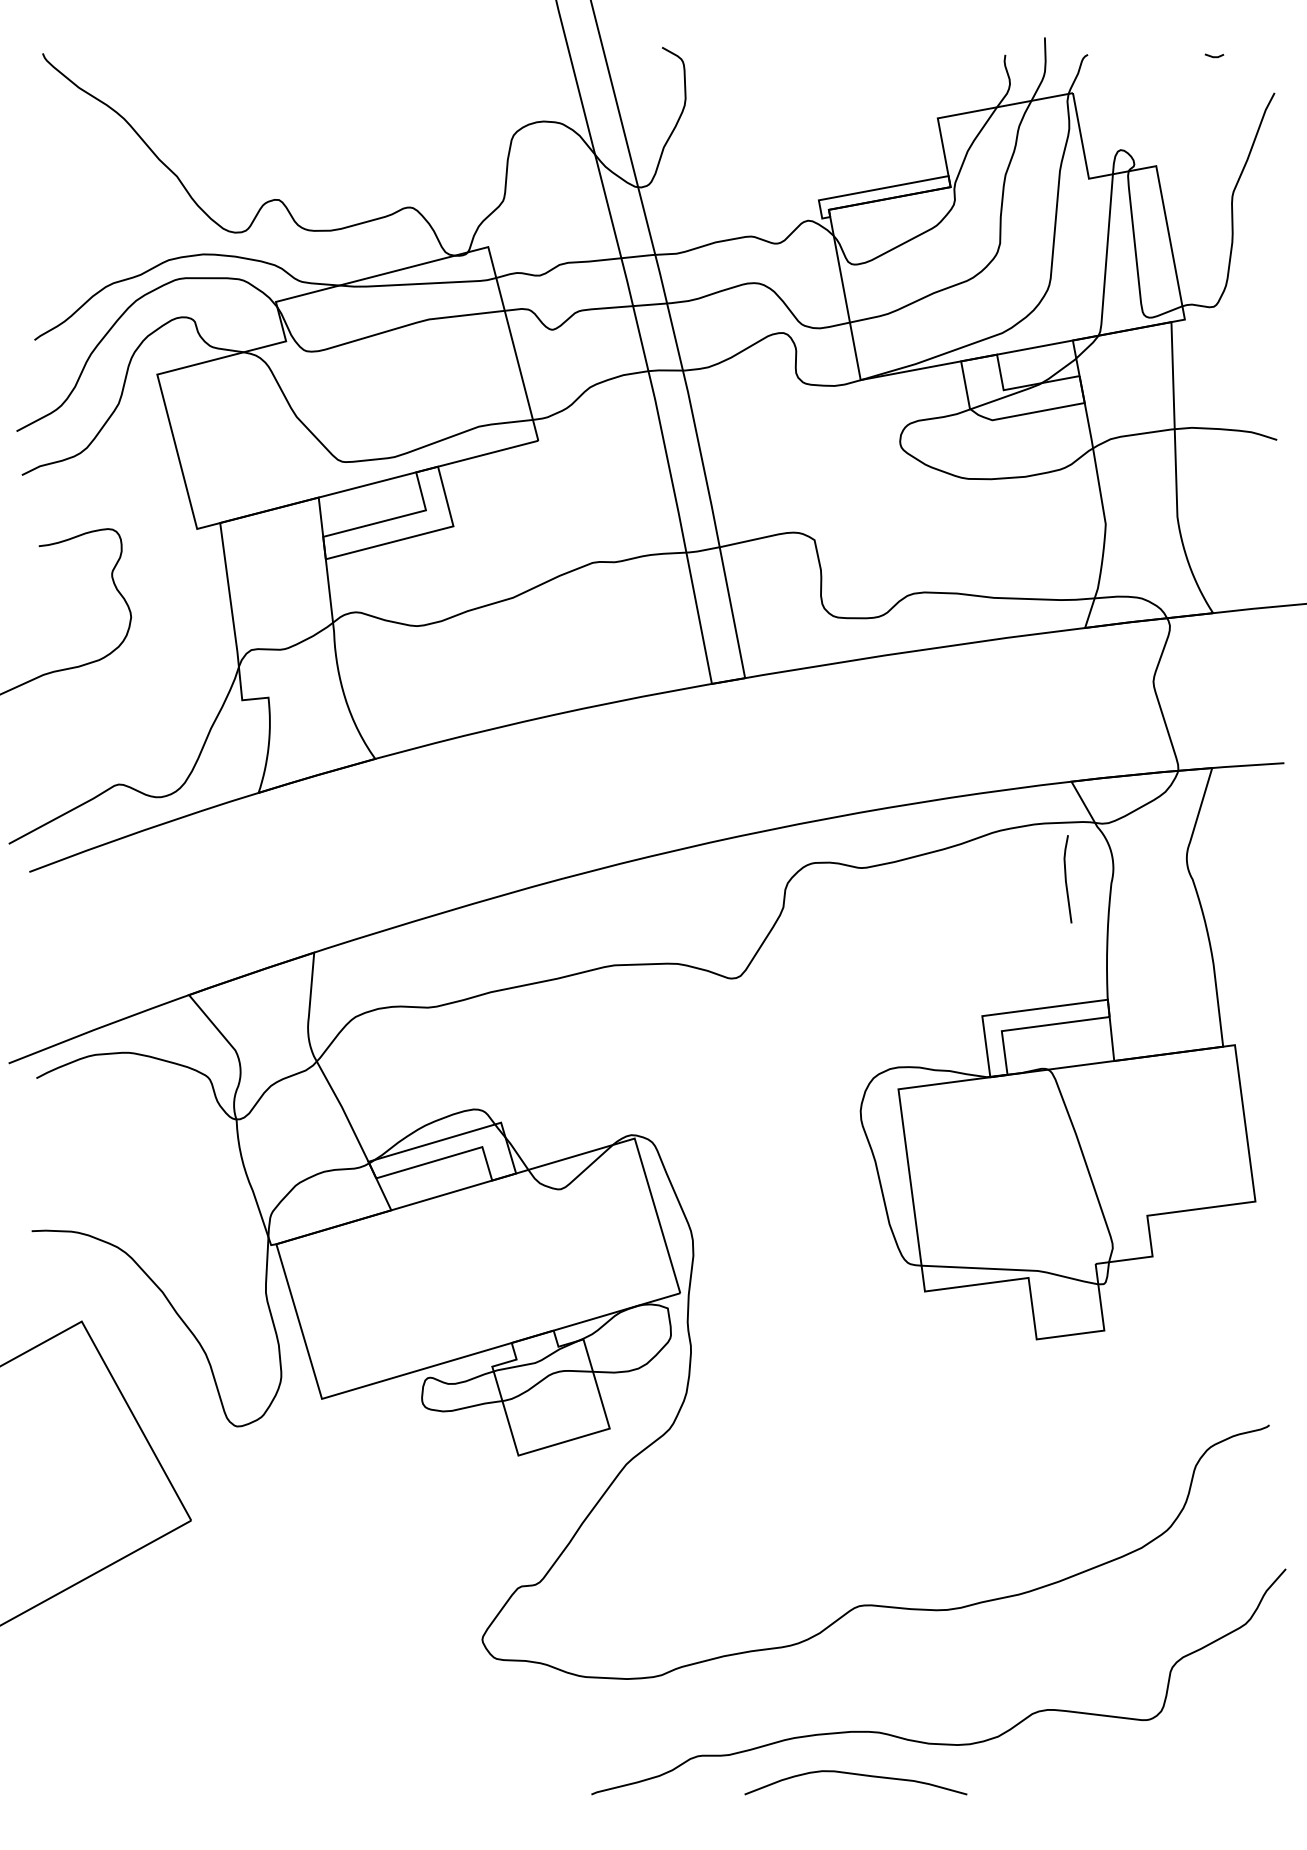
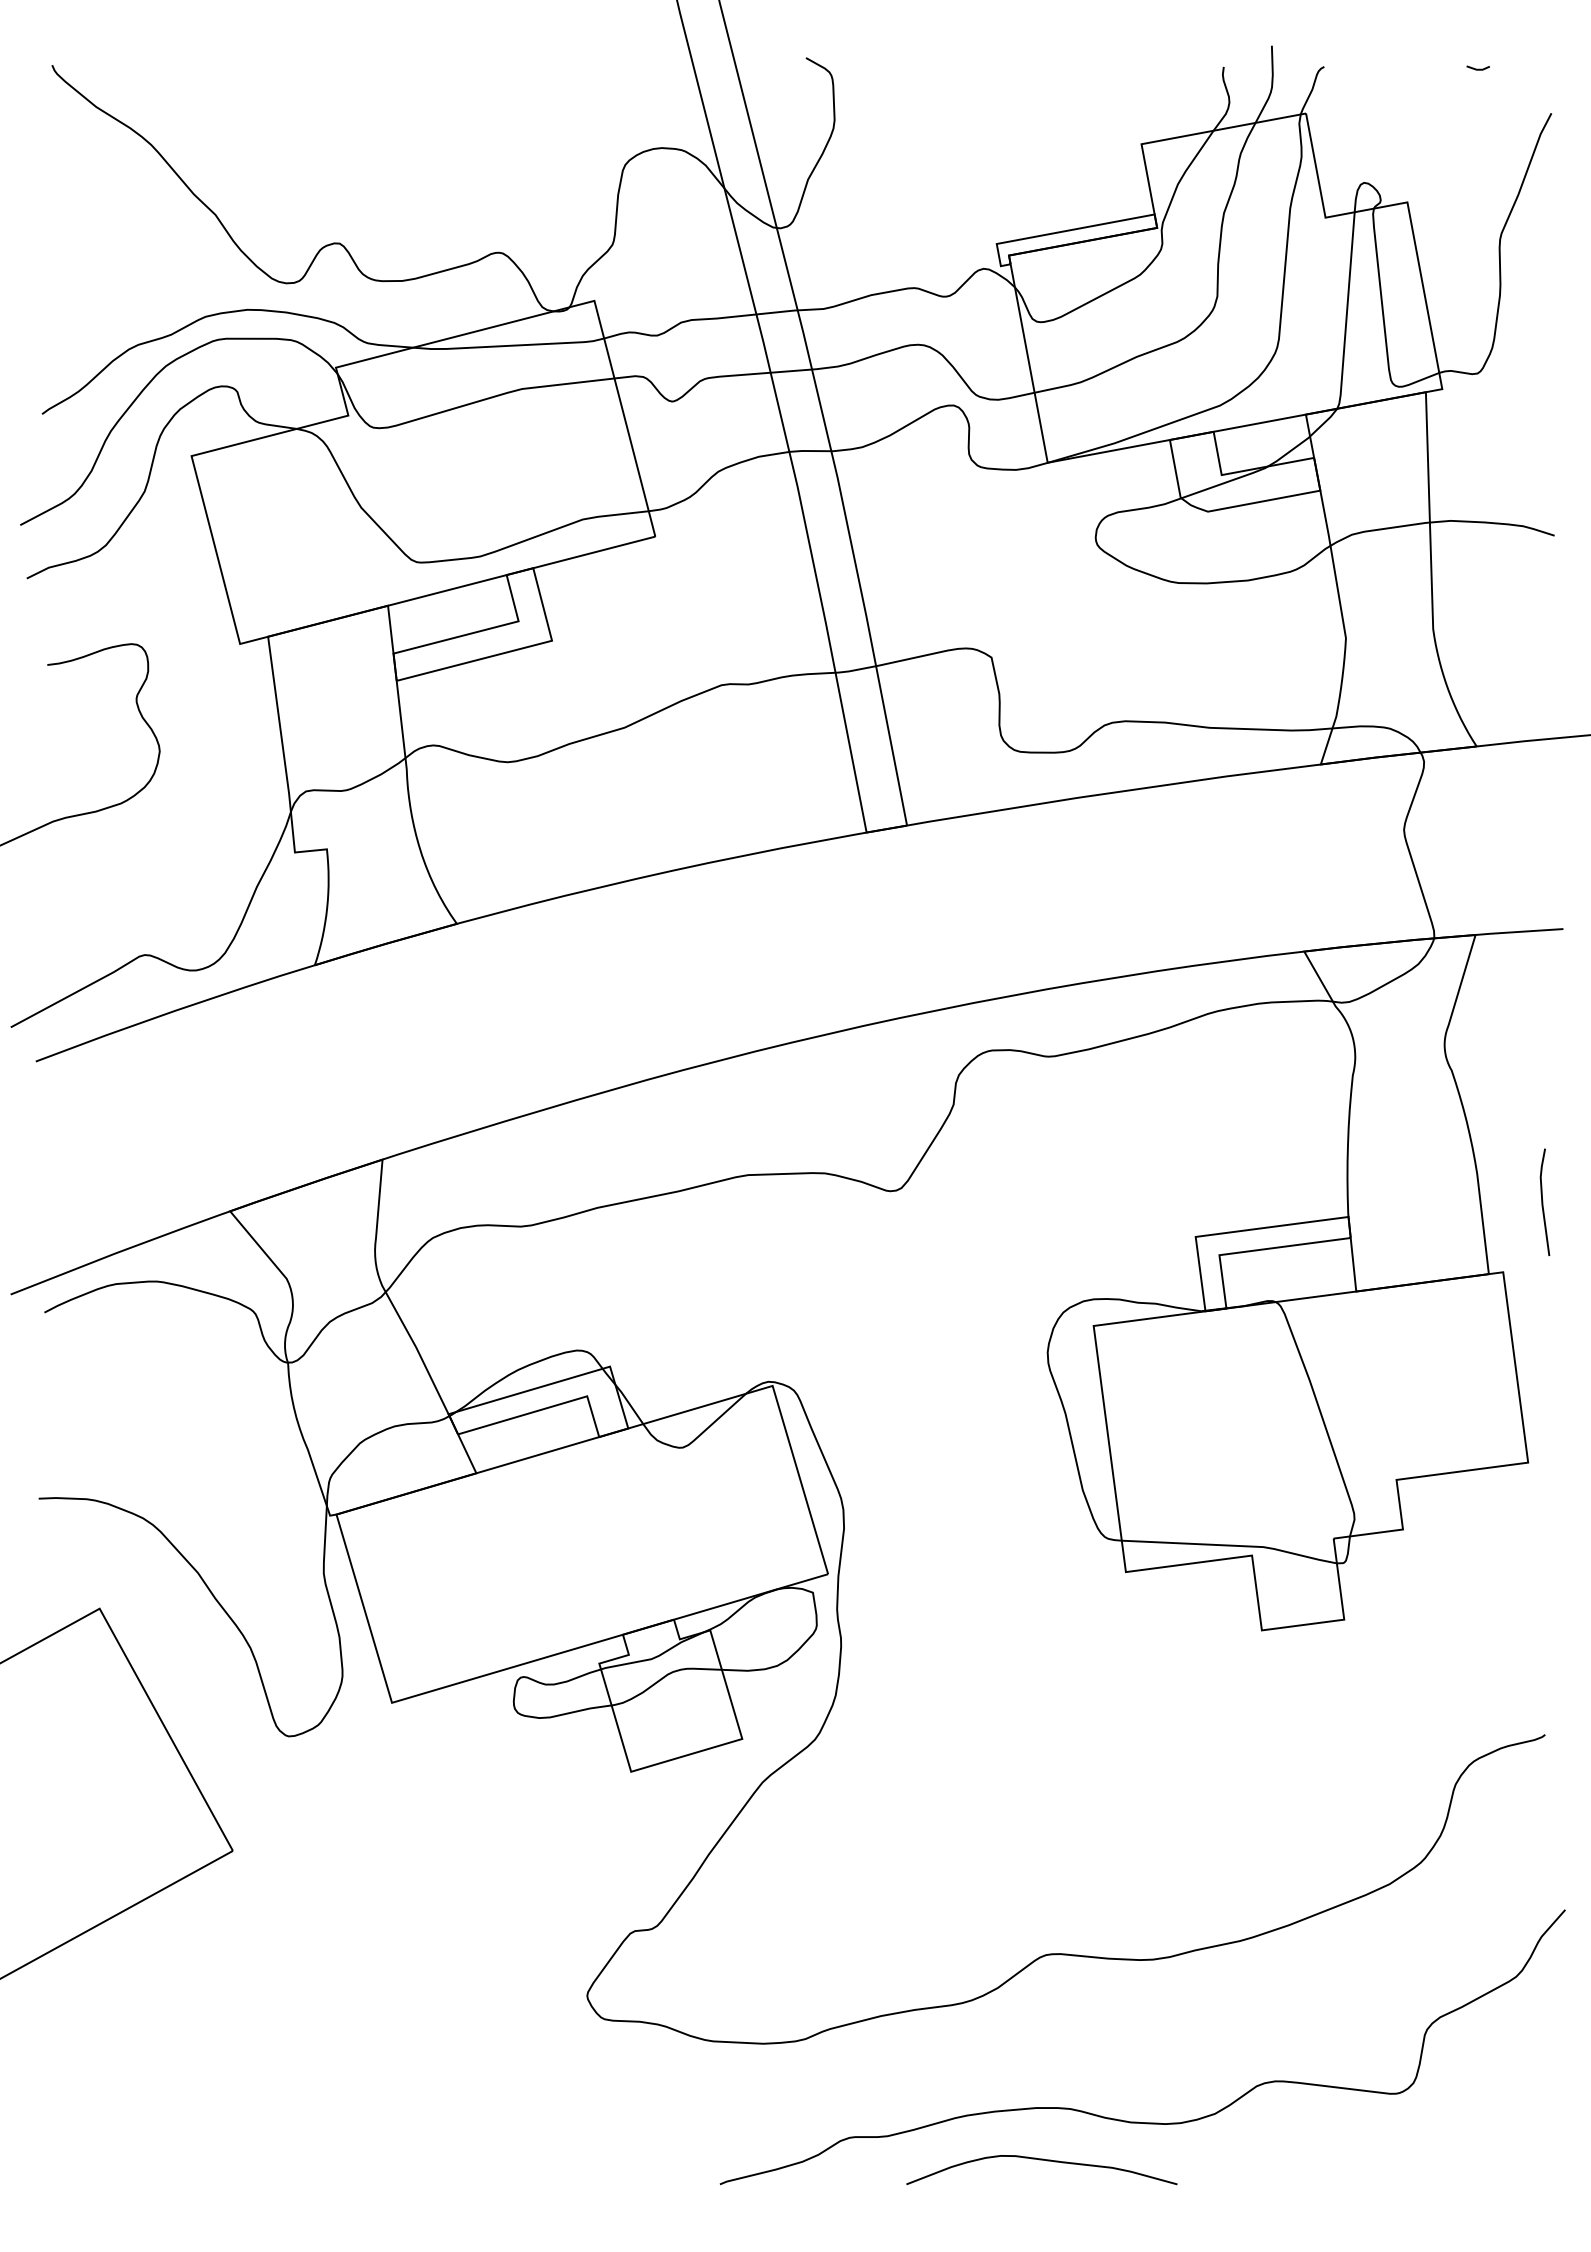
line: (1066, 878) -> (1543, 1201), moved

